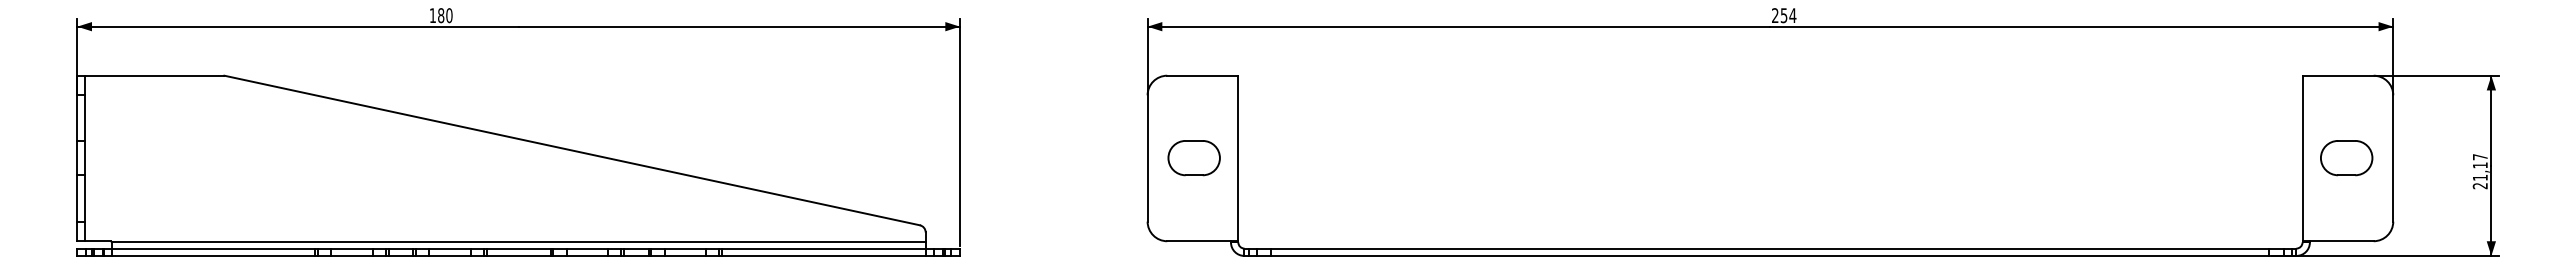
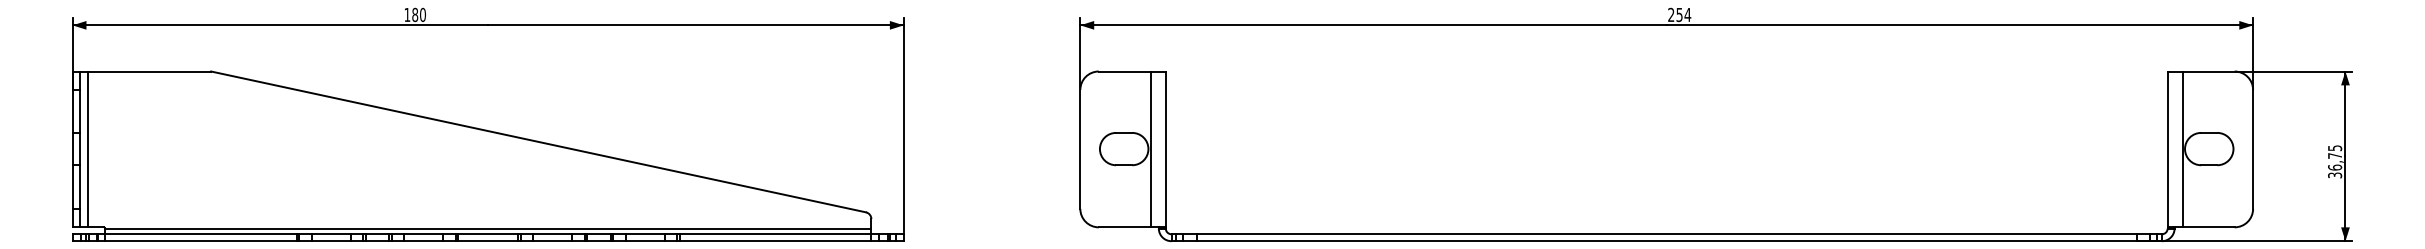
line: (93, 158) -> (87, 149), added
line: (1222, 158) -> (1150, 149), added
line: (2318, 158) -> (2182, 149), added
text: (2479, 171) -> (2334, 161), 21,17 -> 36,75

